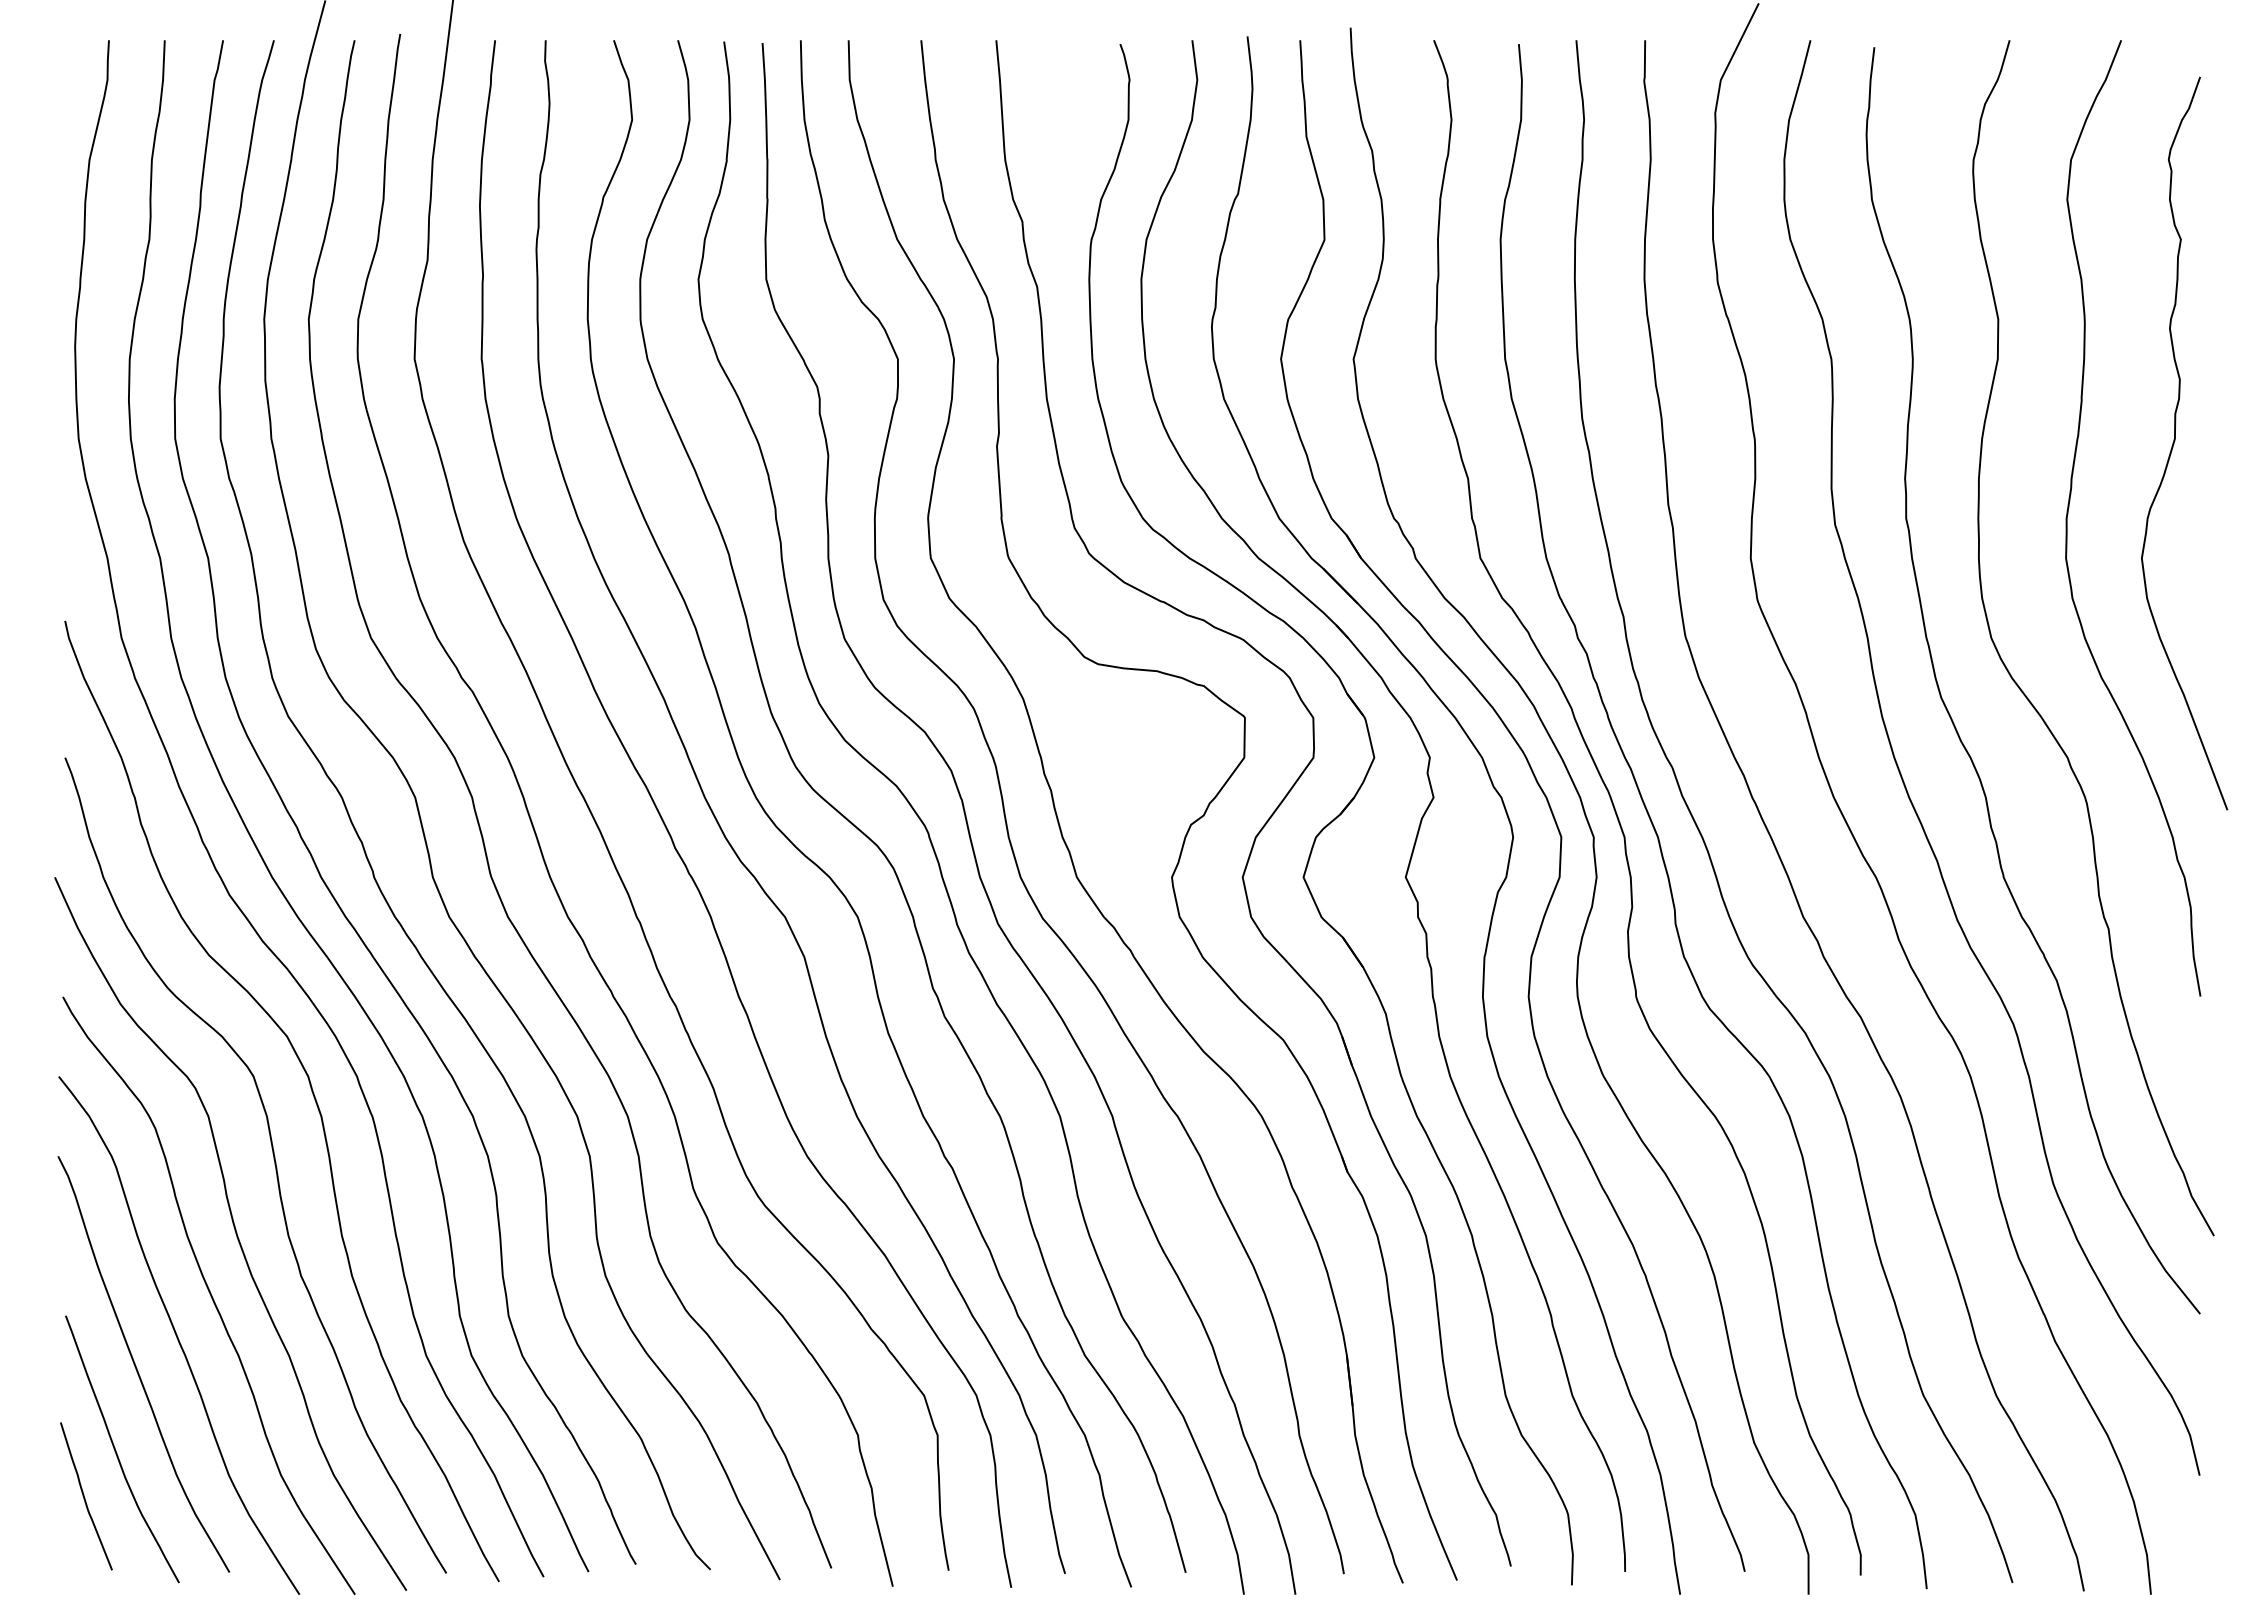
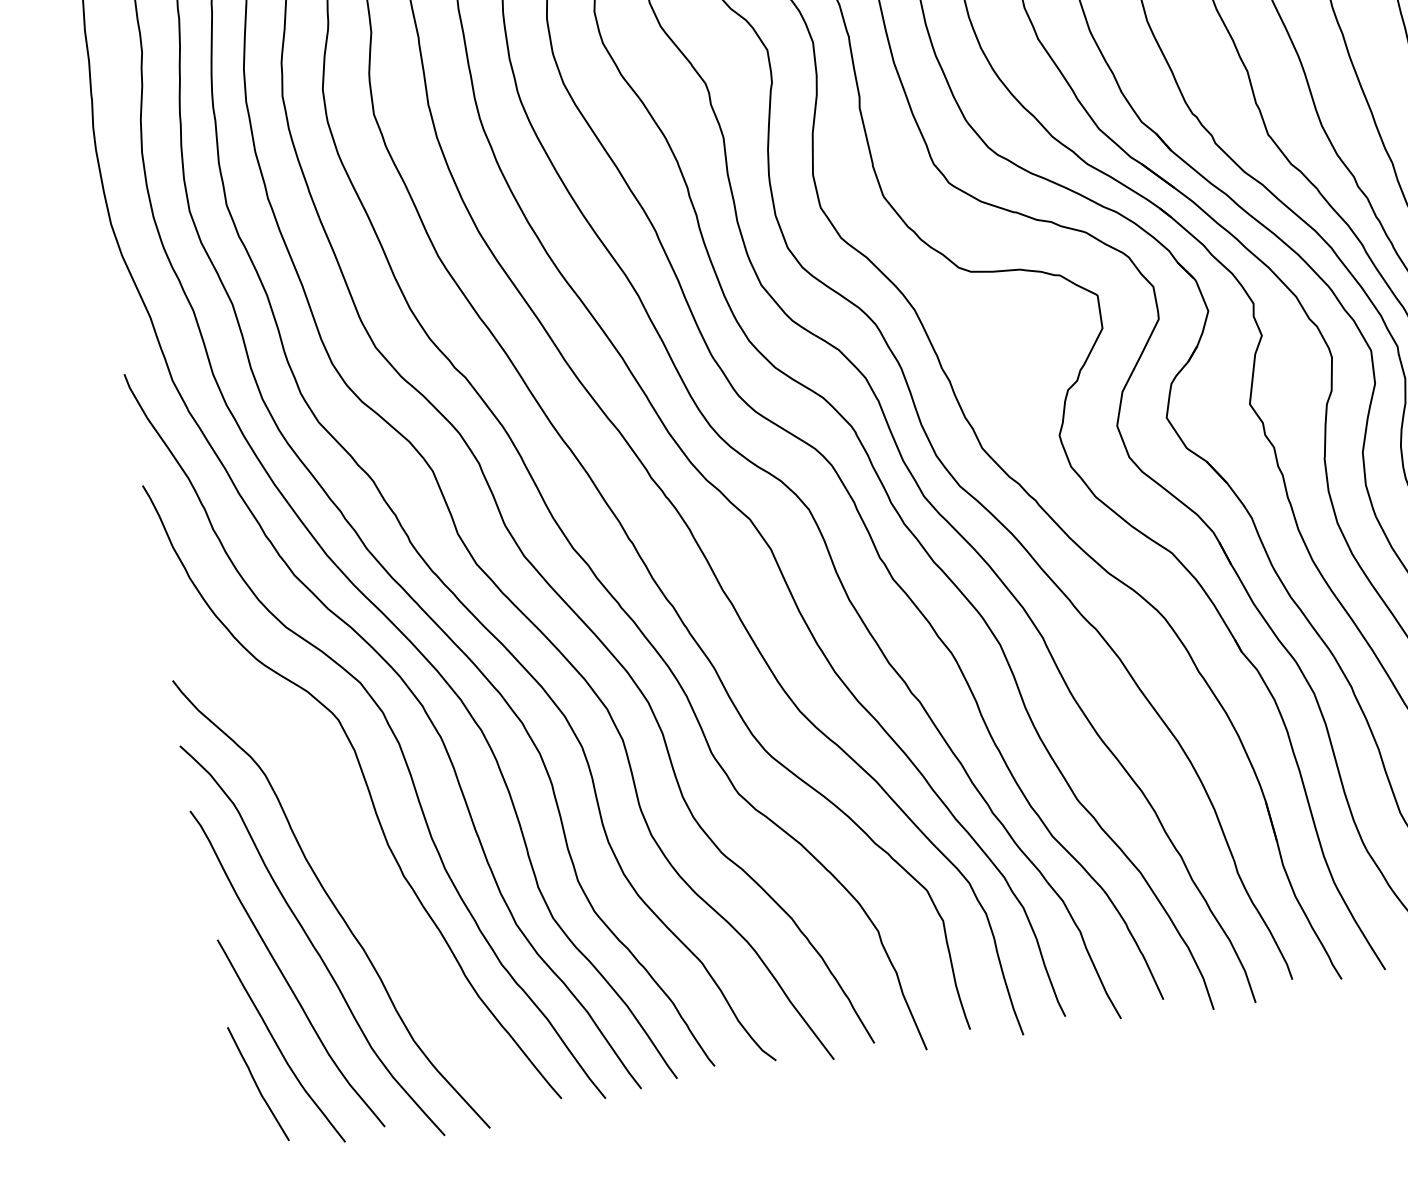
curve: (234, 1230) -> (343, 847), removed

